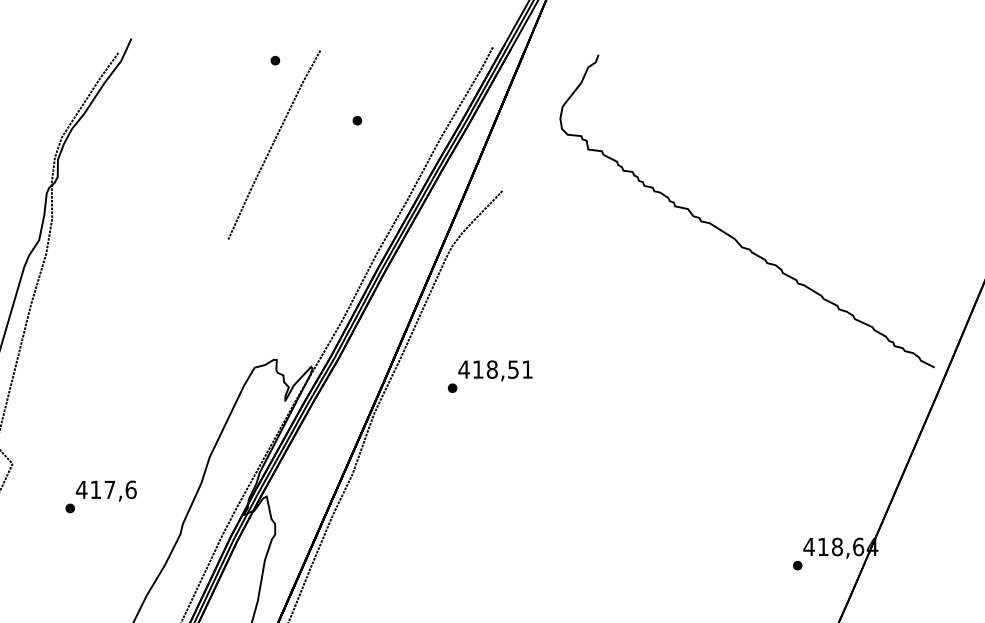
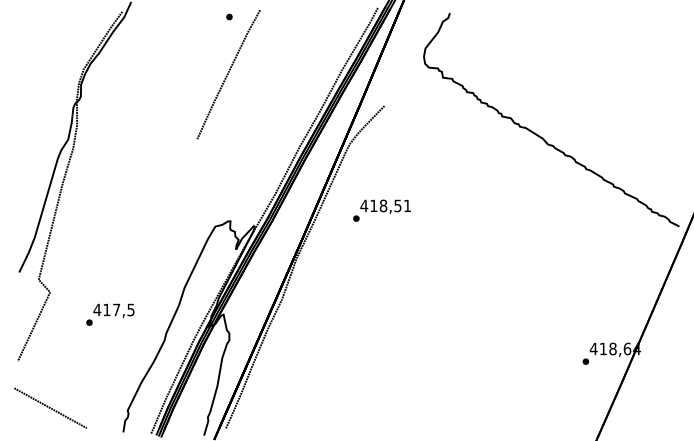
part: (357, 119) -> (285, 57), removed
text: (489, 376) -> (381, 210), moved
text: (130, 489) -> (130, 309), 417,6 -> 417,5

